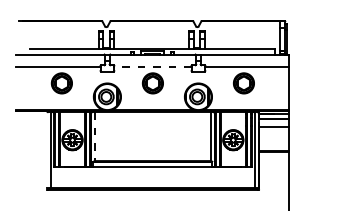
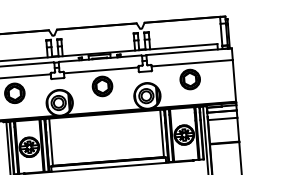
line: (152, 66) -> (100, 70), dashed -> solid
line: (95, 136) -> (51, 141), dashed -> solid

